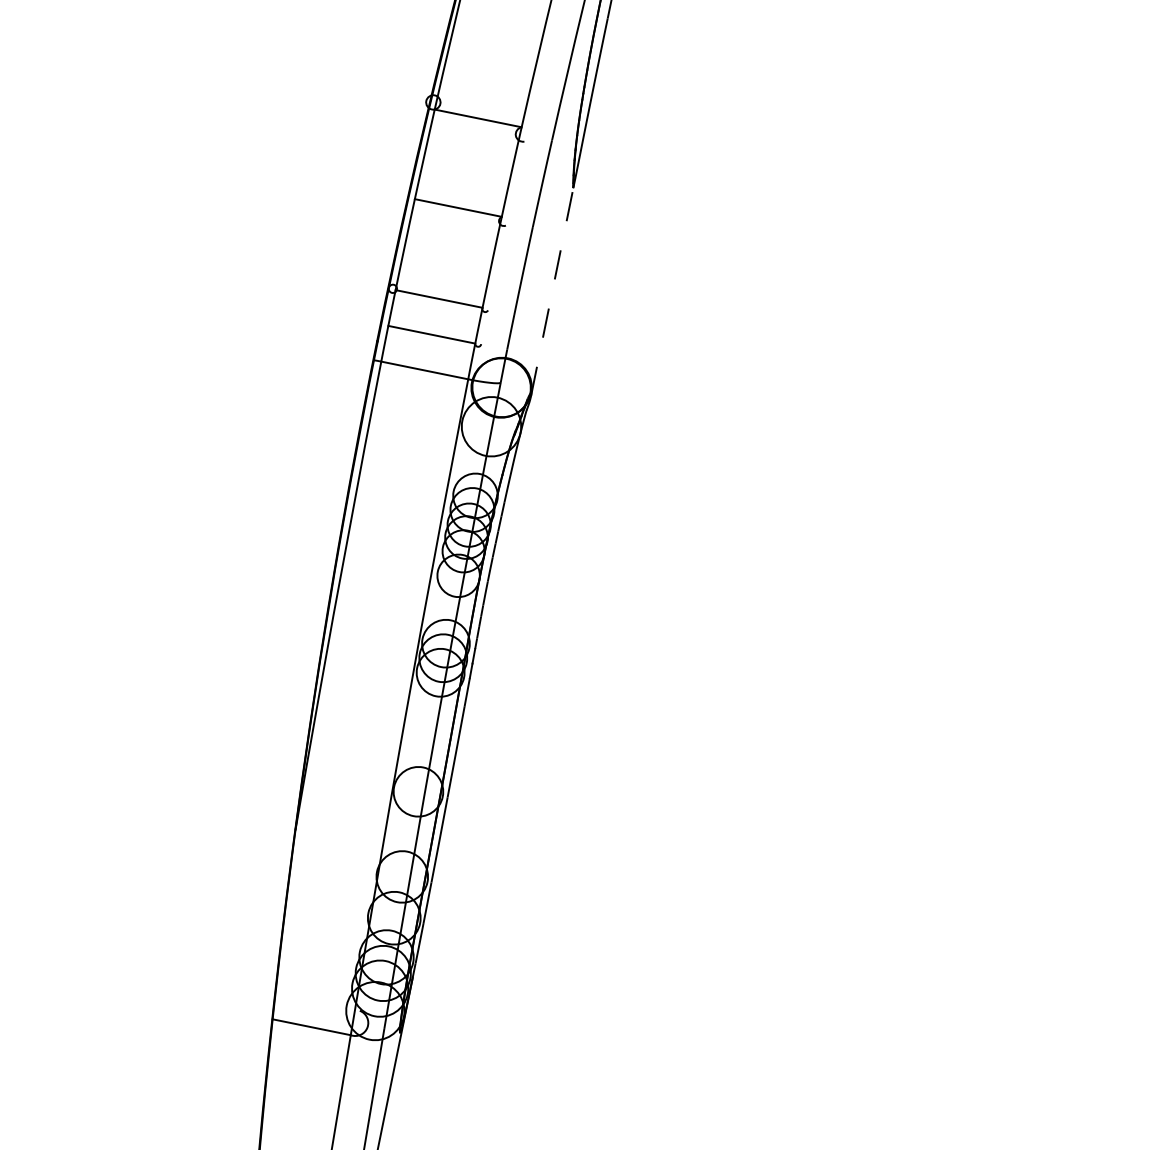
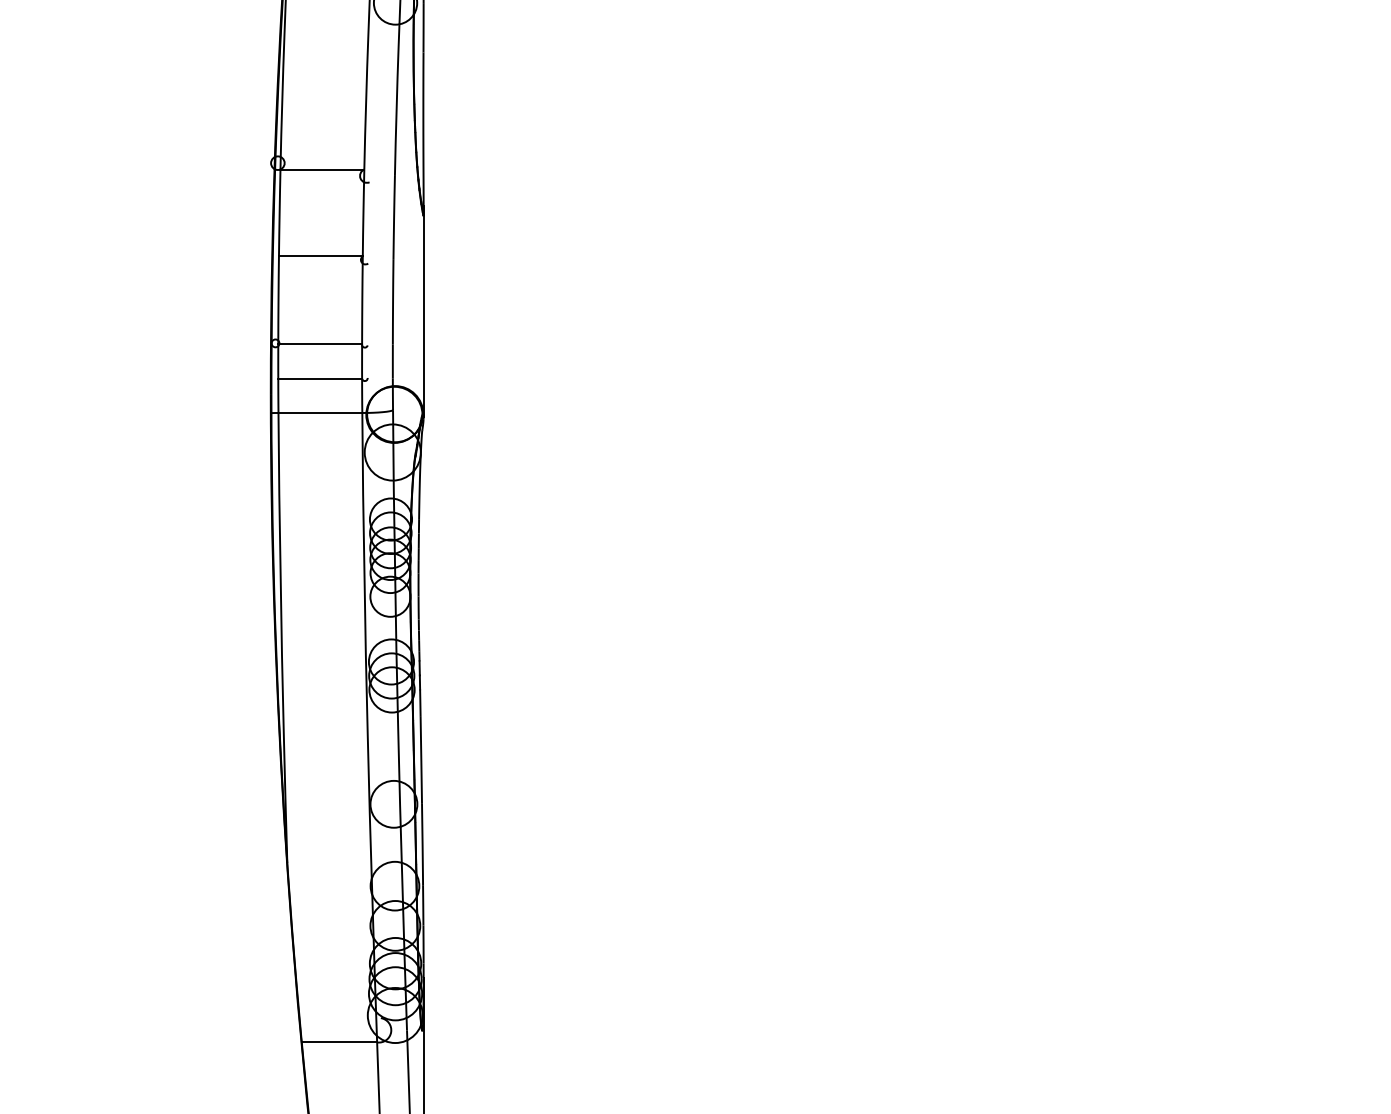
line: (553, 285) -> (423, 310), dashed -> solid

